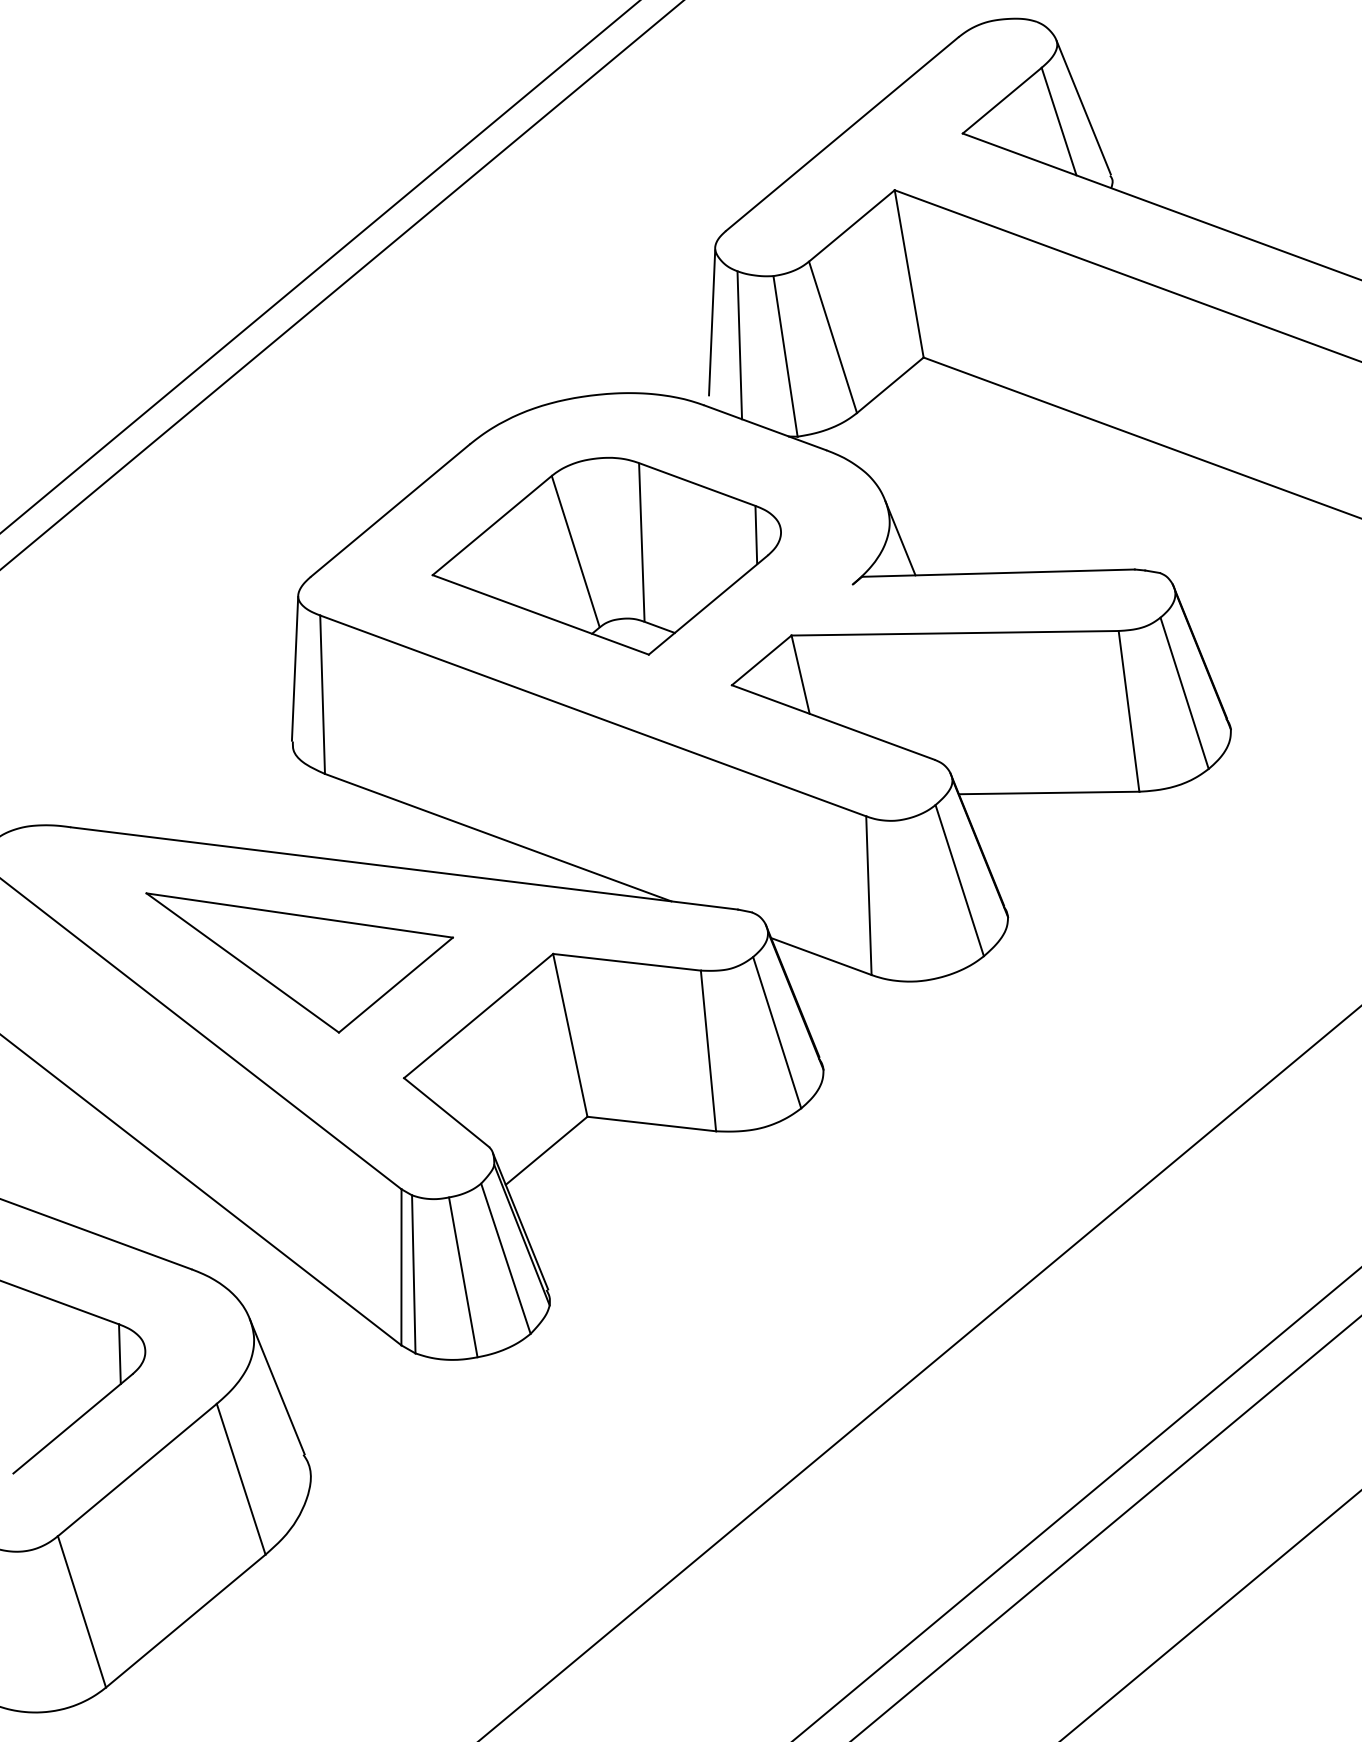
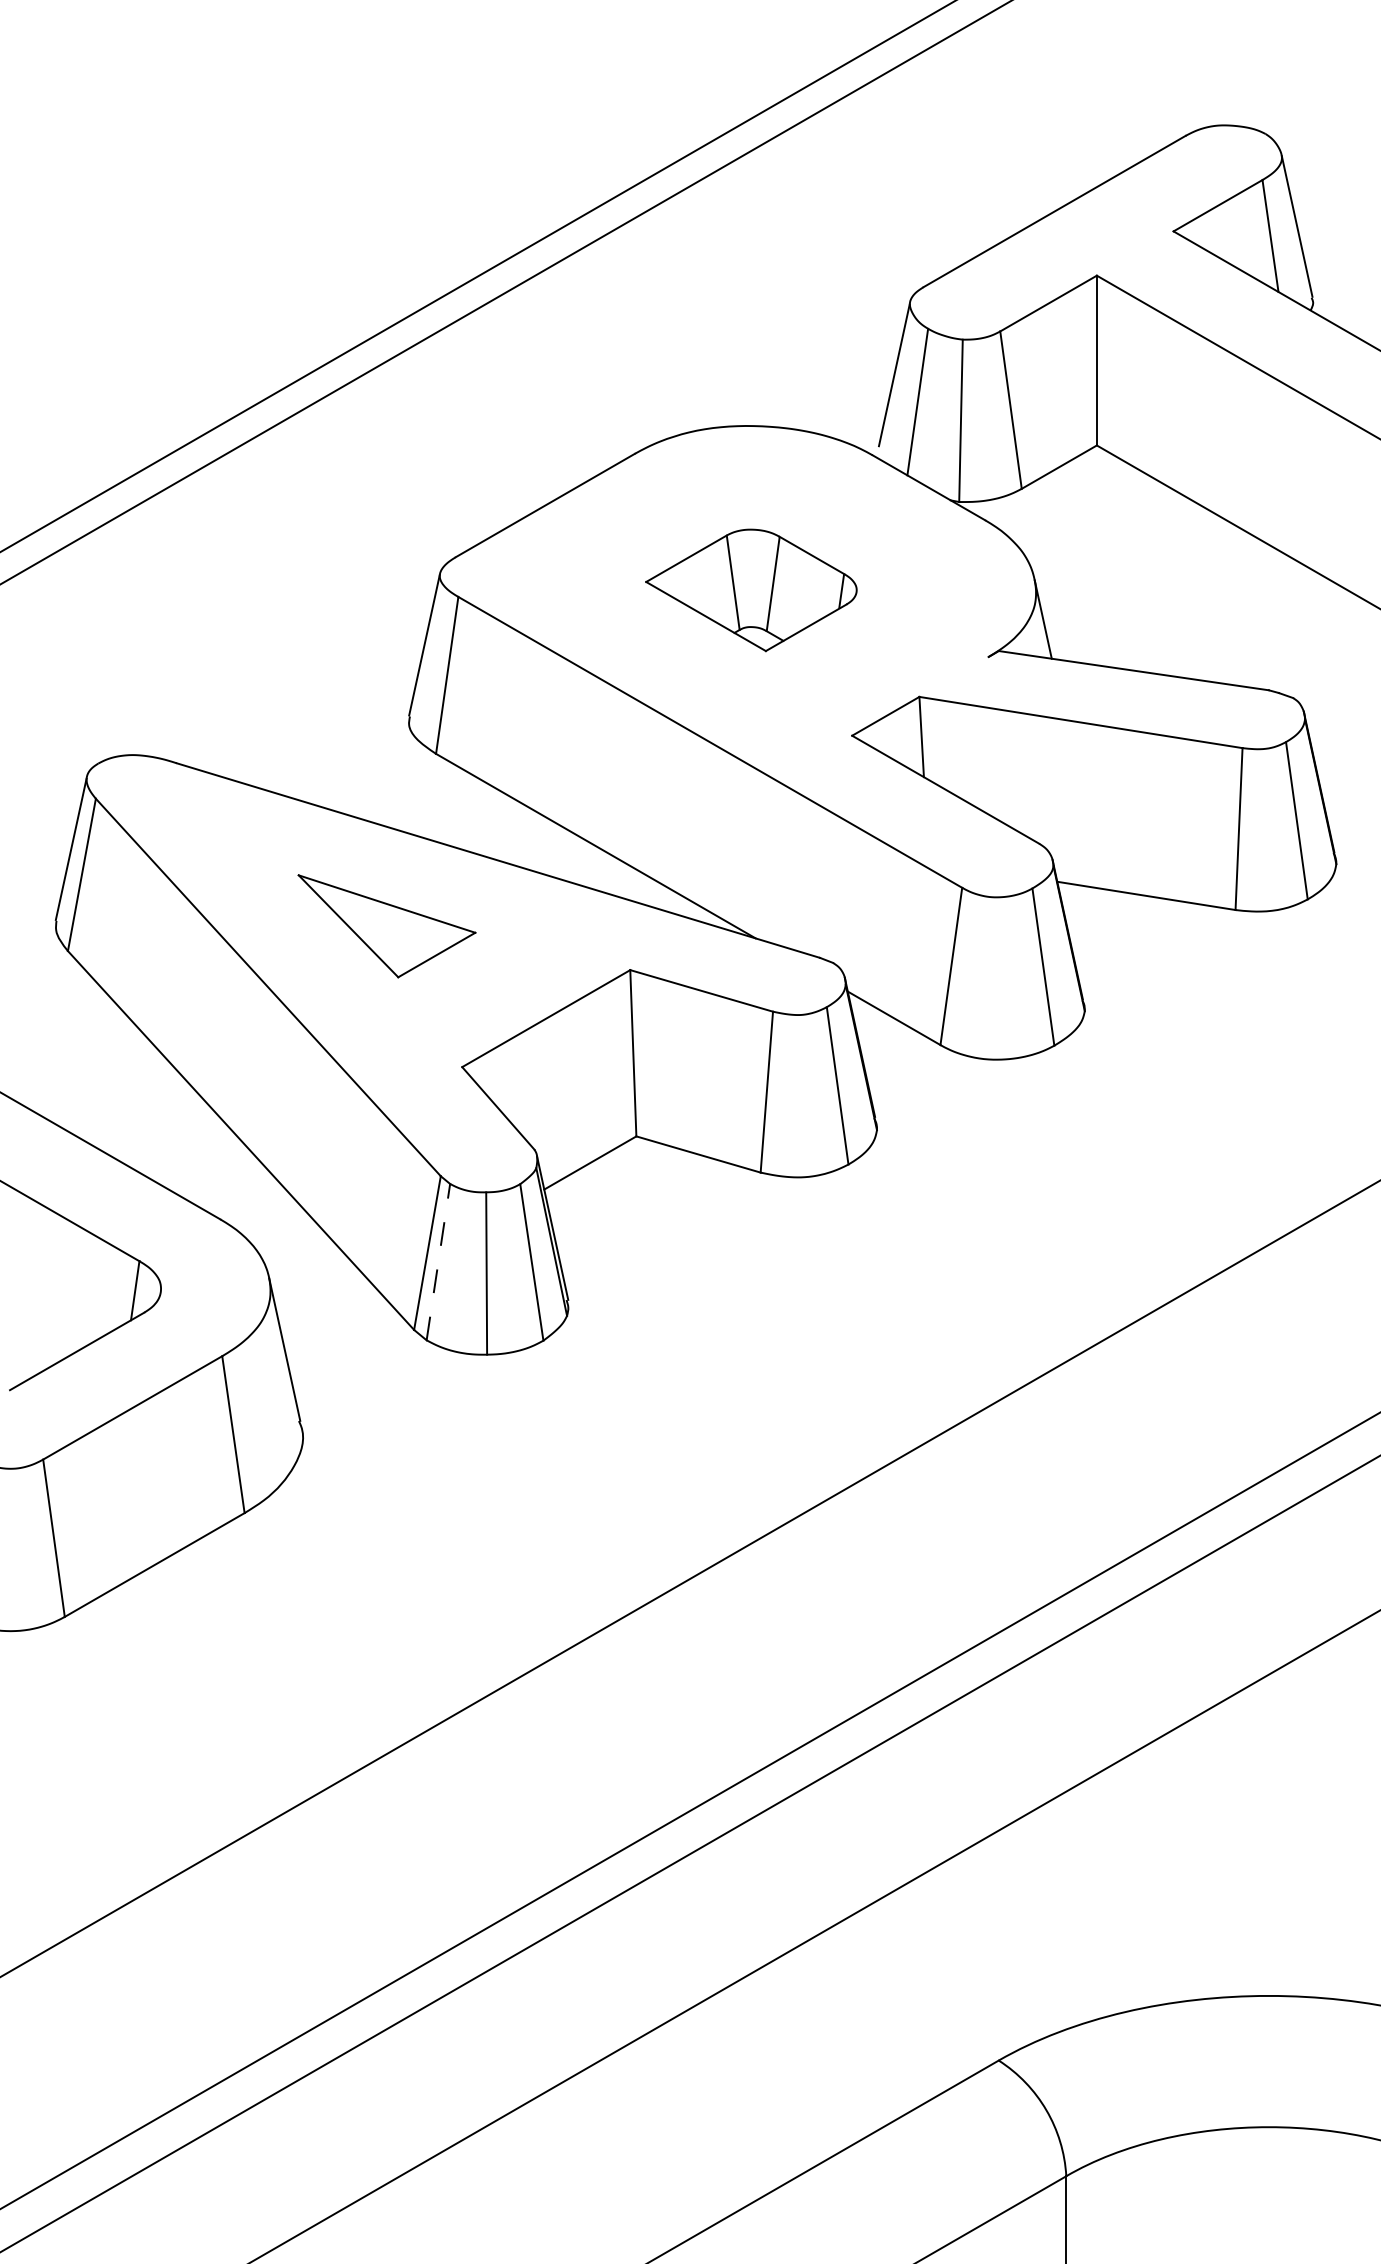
part: (607, 559) -> (751, 590), size x0.6
part: (305, 952) -> (386, 926), size x0.6
line: (413, 1273) -> (438, 1261), solid -> dashed

